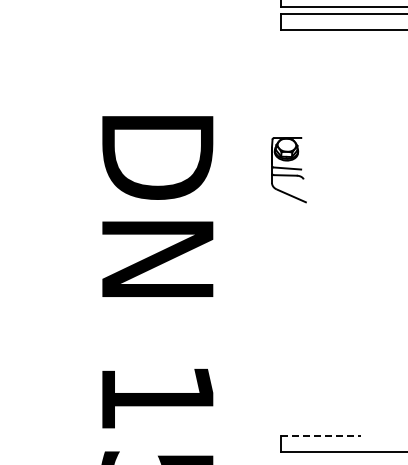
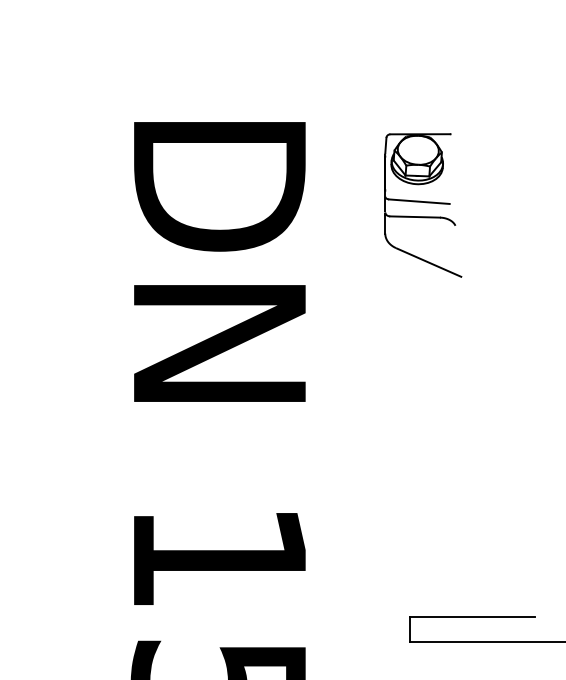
part: (288, 170) -> (422, 206), size x1.43
line: (321, 436) -> (473, 617), dashed -> solid

